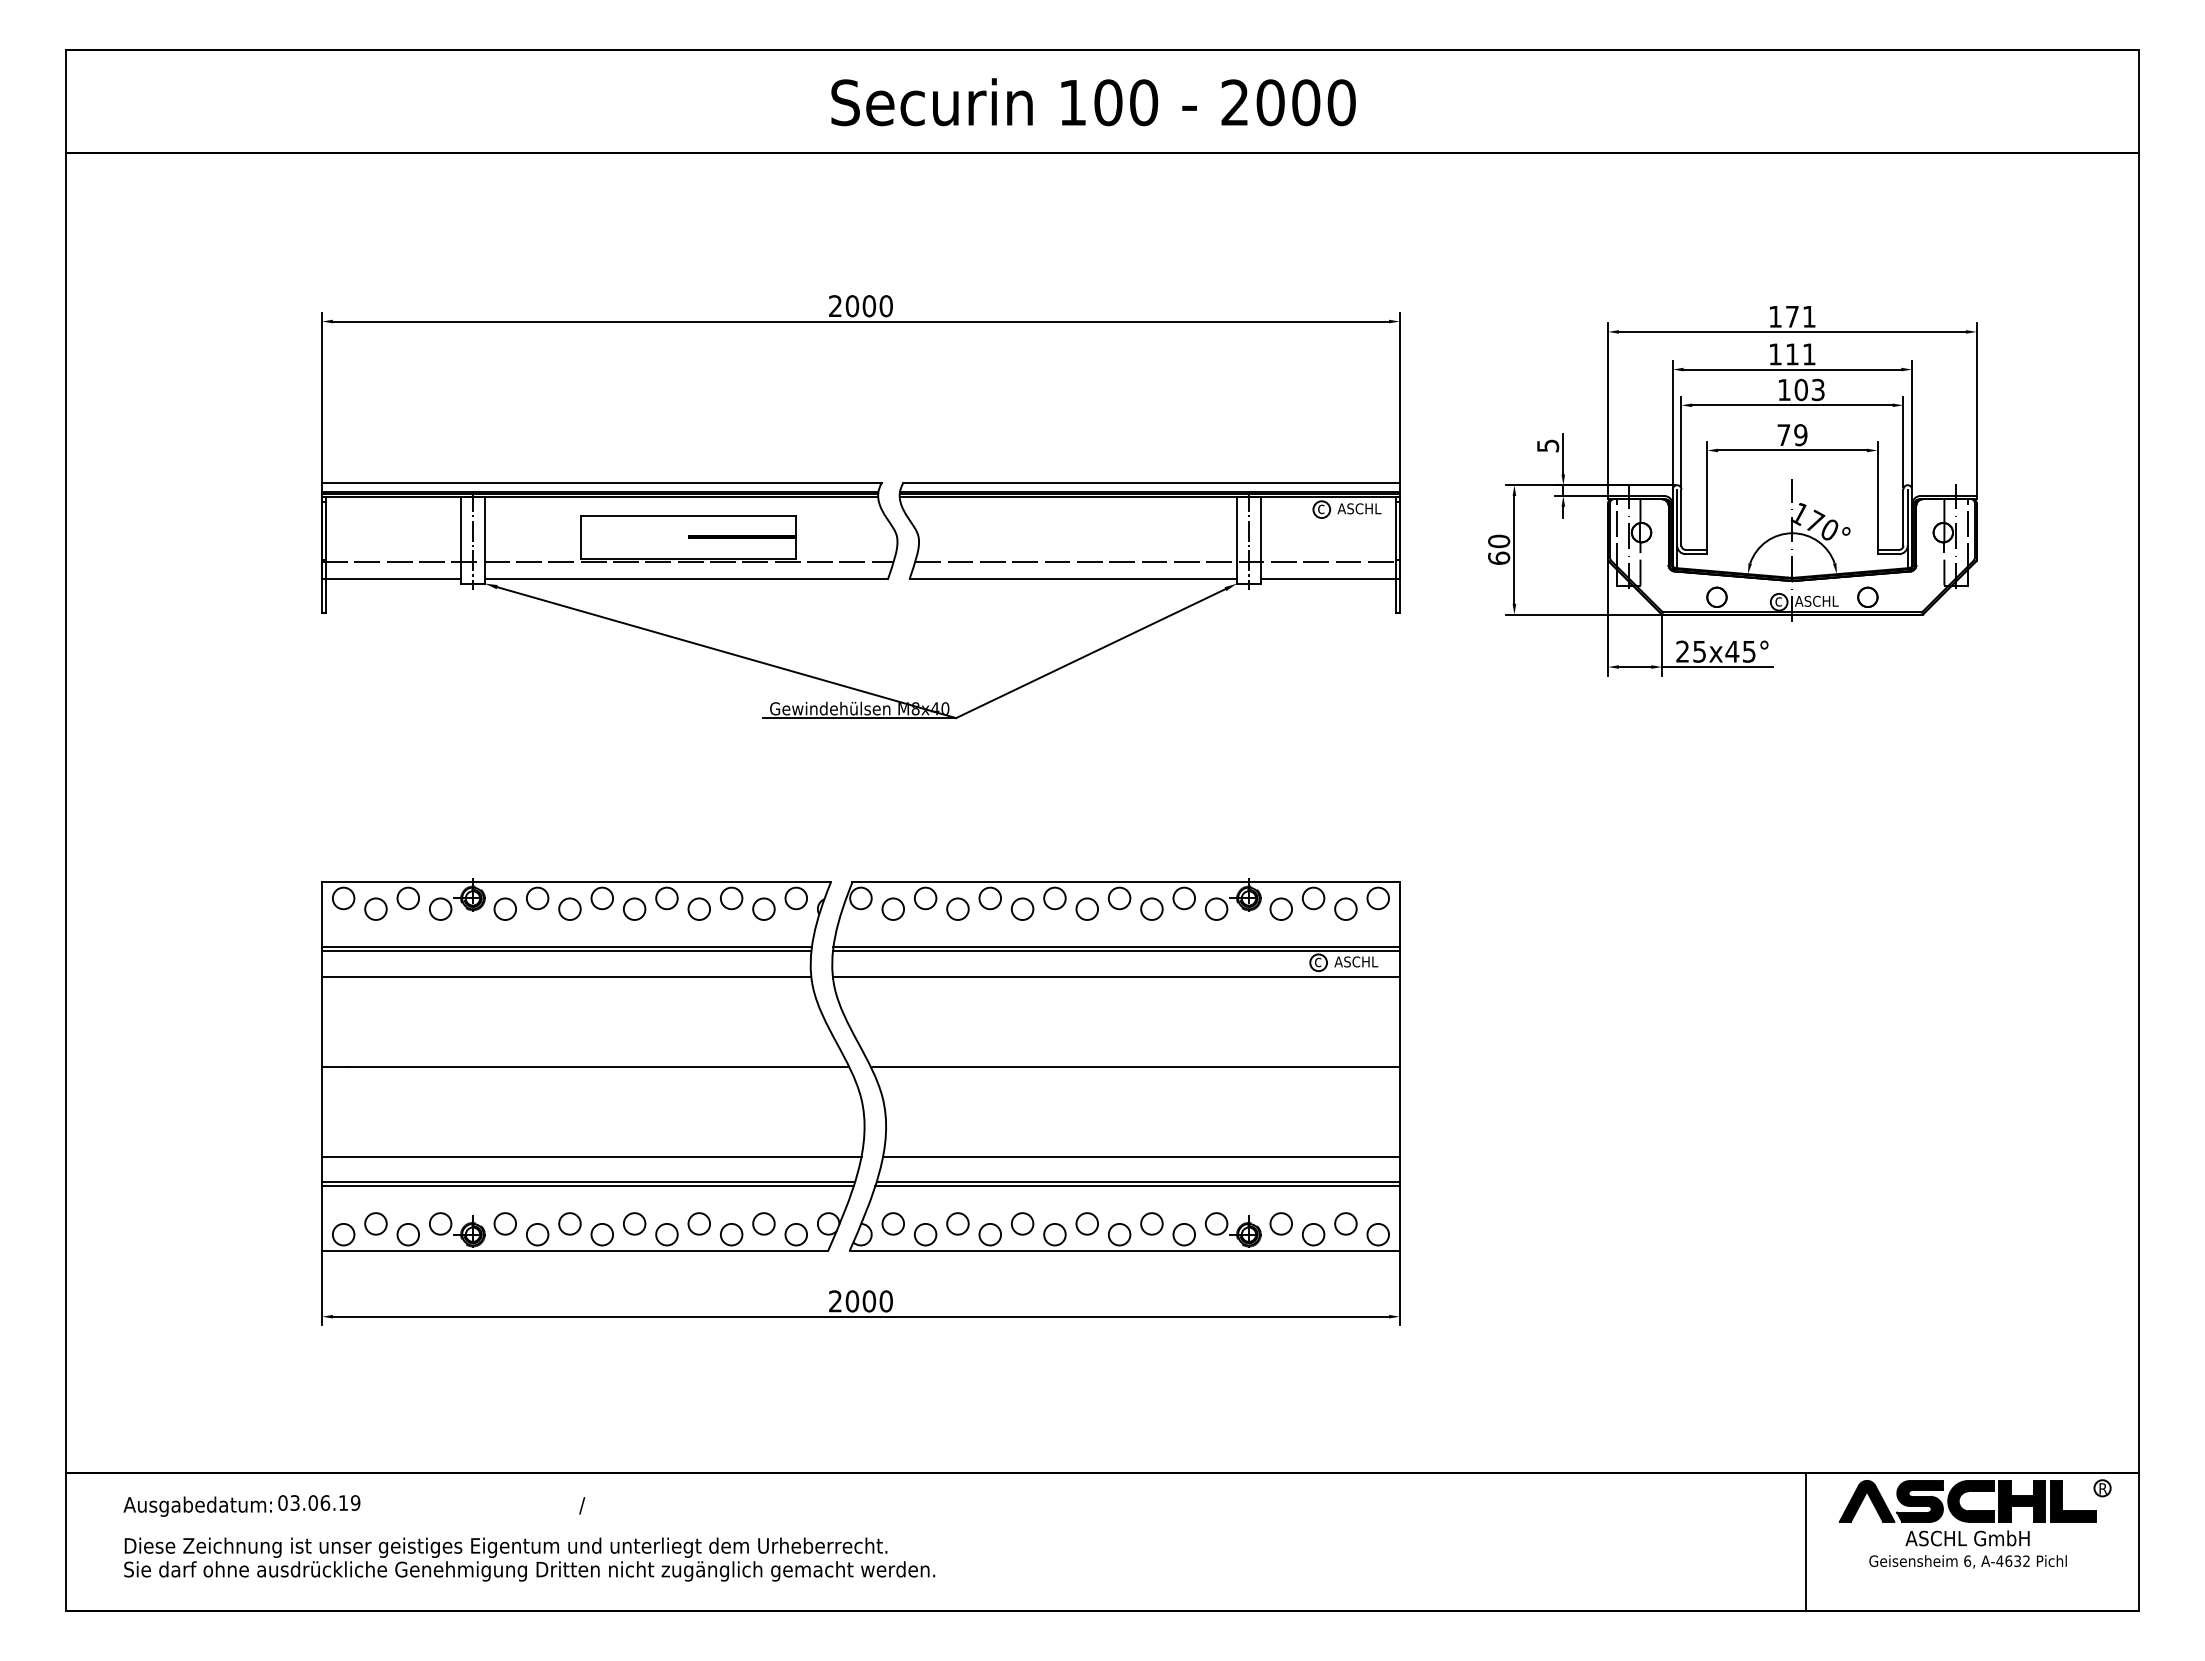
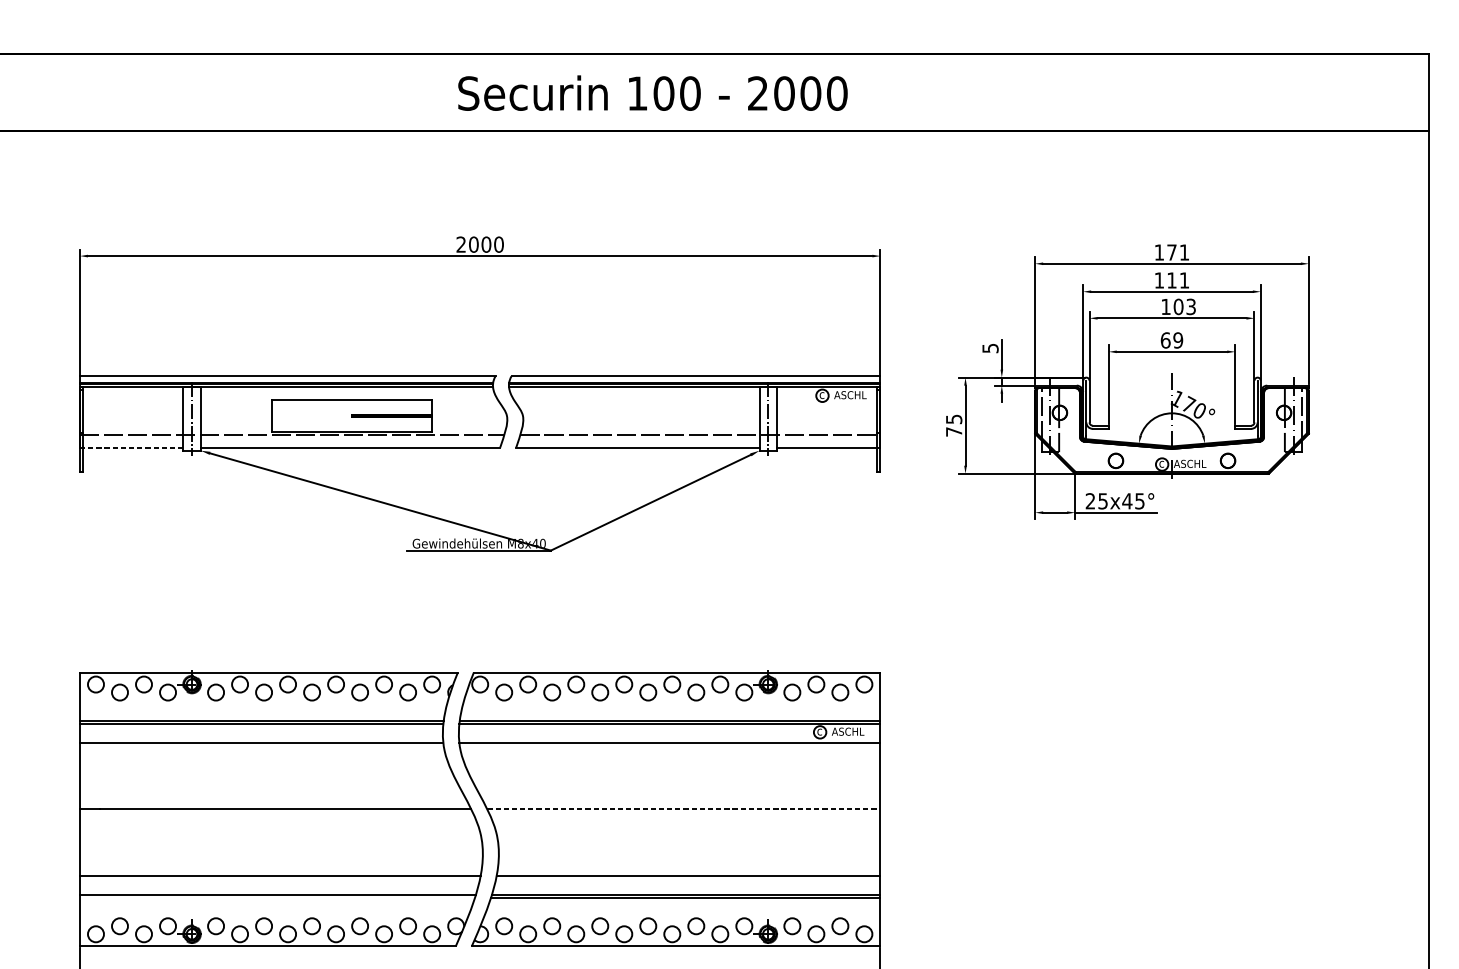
text: (1783, 435) -> (1165, 340), 79 -> 69
text: (1499, 549) -> (954, 425), 60 -> 75
line: (391, 579) -> (131, 447), solid -> dashed
line: (1135, 1066) -> (684, 809), solid -> dashed
line: (587, 1186) -> (277, 898), removed

